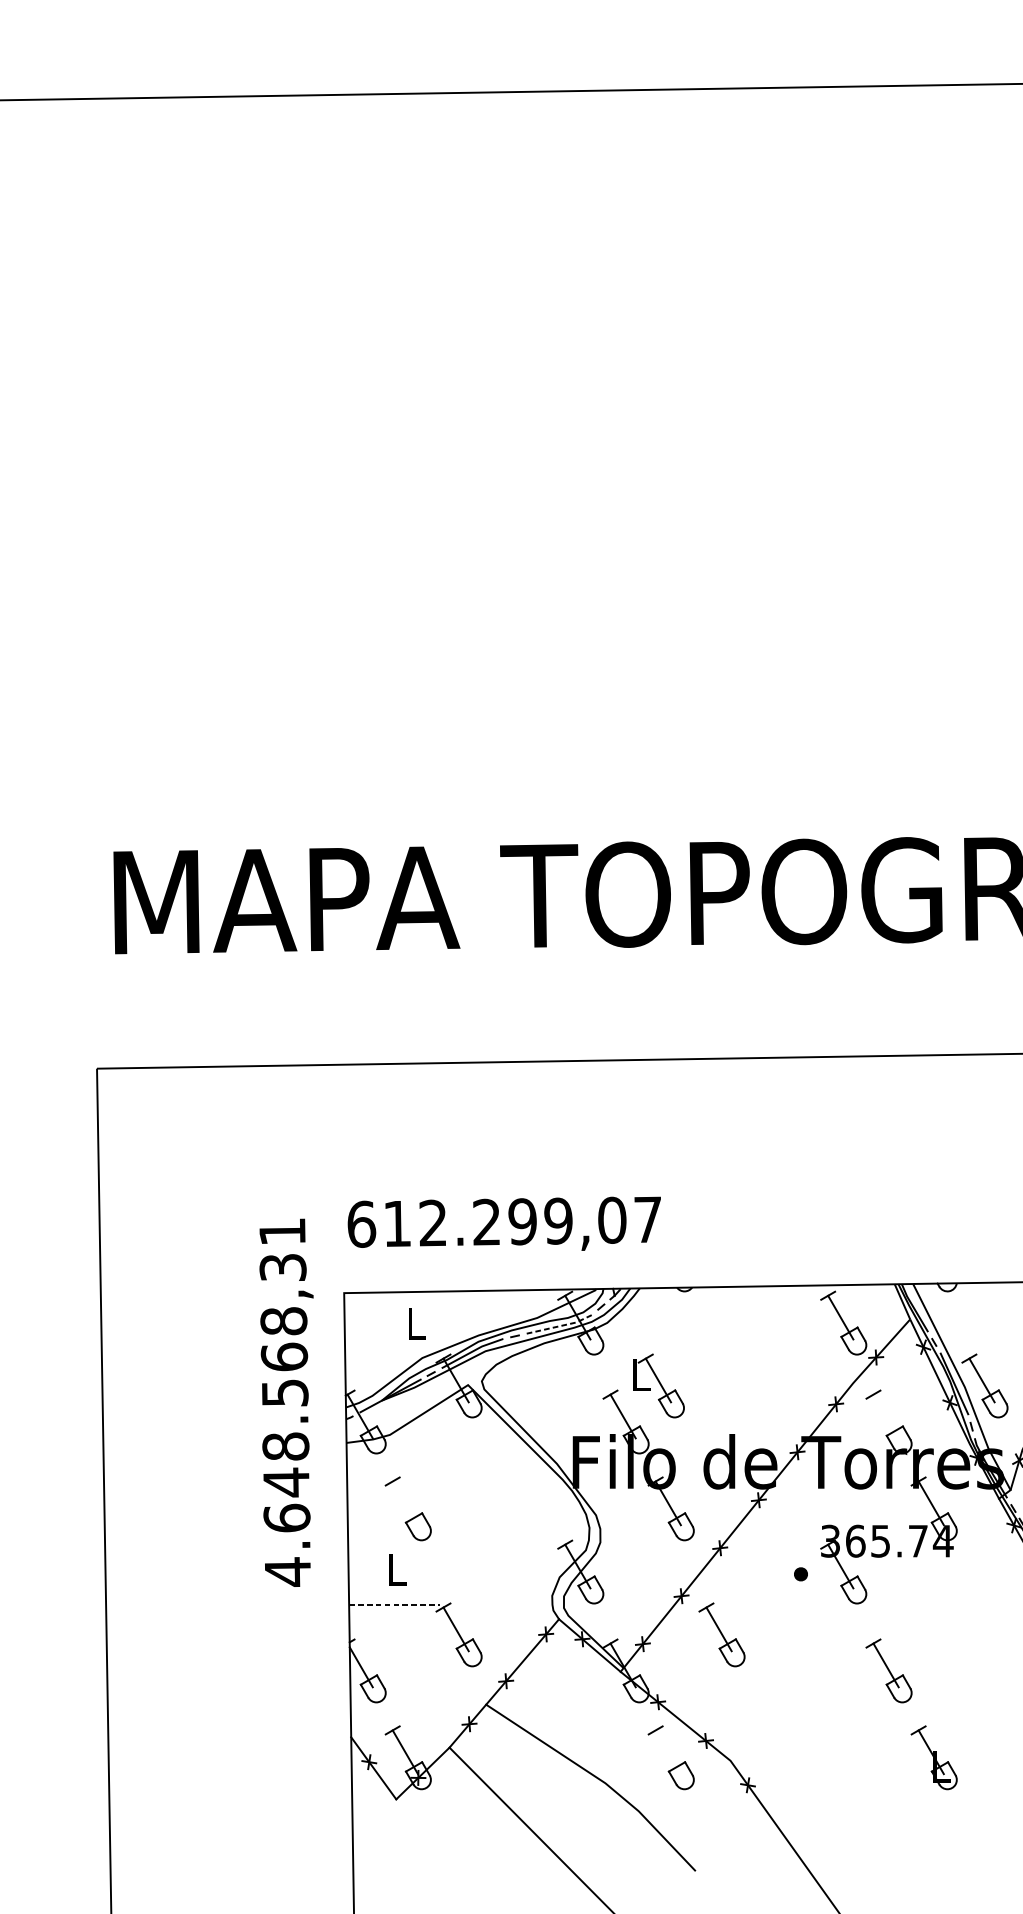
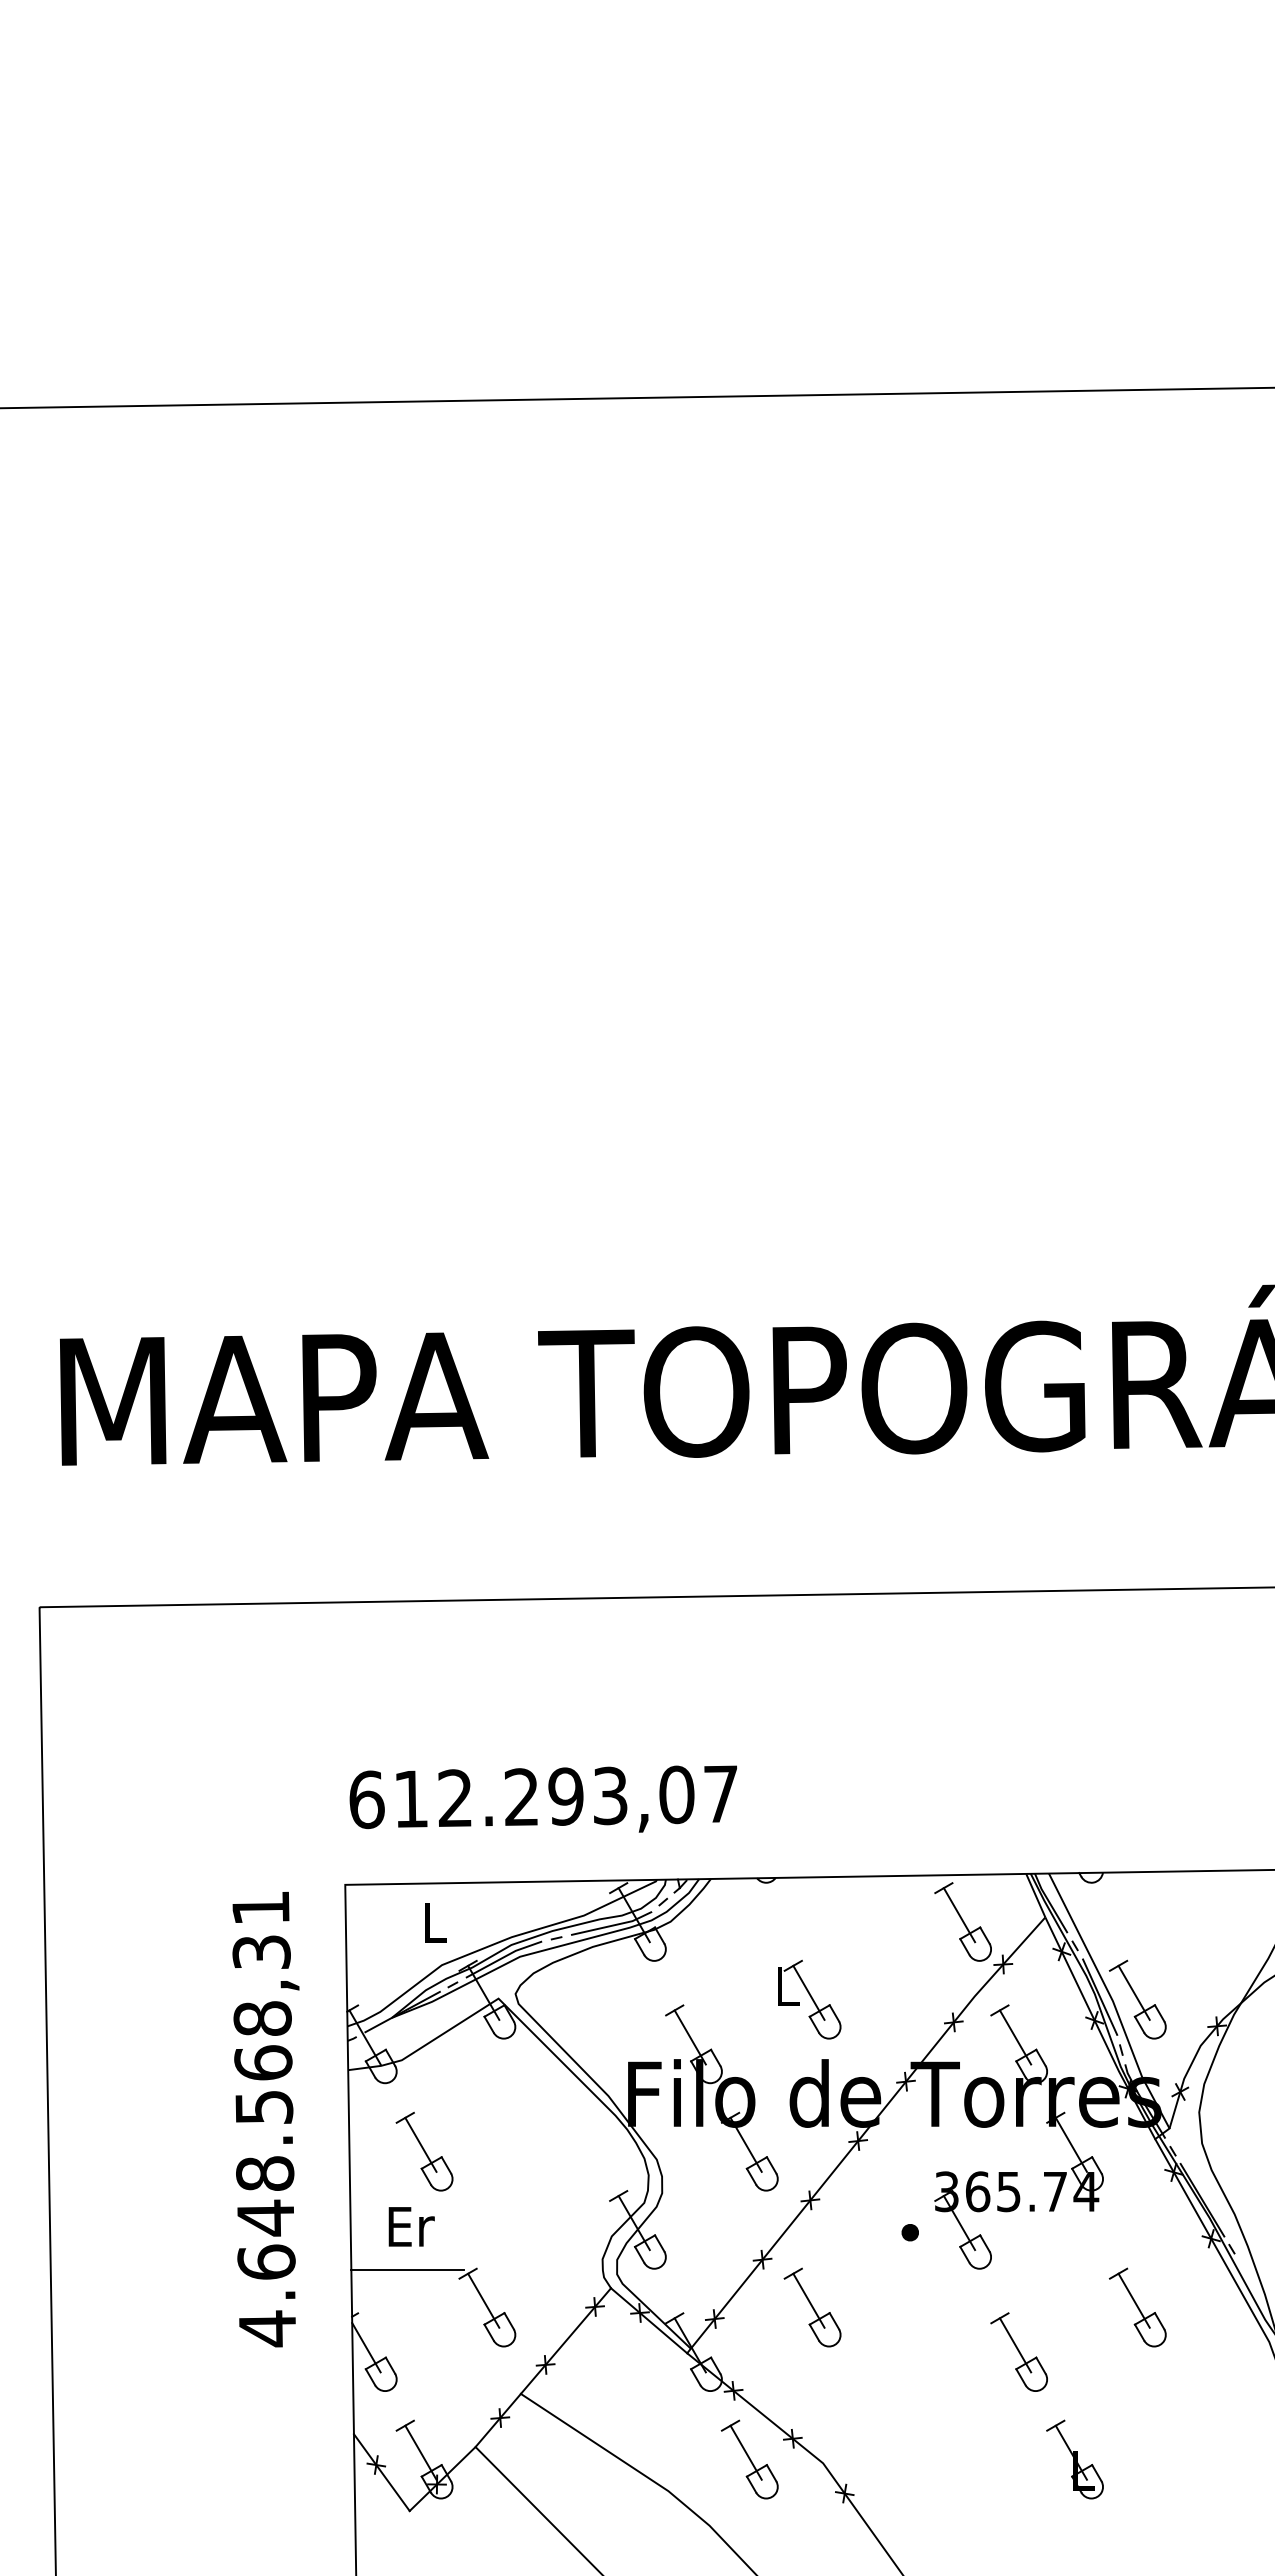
text: (557, 1220) -> (609, 1795), 612.299,07 -> 612.293,07
line: (561, 1325) -> (614, 1925), dashed -> solid
part: (658, 1385) -> (809, 1999), moved
text: (286, 1402) -> (265, 2119), moved
line: (886, 1416) -> (1015, 2037), added
line: (405, 1503) -> (420, 2144), added
text: (397, 1569) -> (411, 2226), L -> Er
line: (395, 1604) -> (408, 2270), dashed -> solid
part: (984, 1634) -> (1137, 2307), added
line: (667, 1752) -> (745, 2452), added

